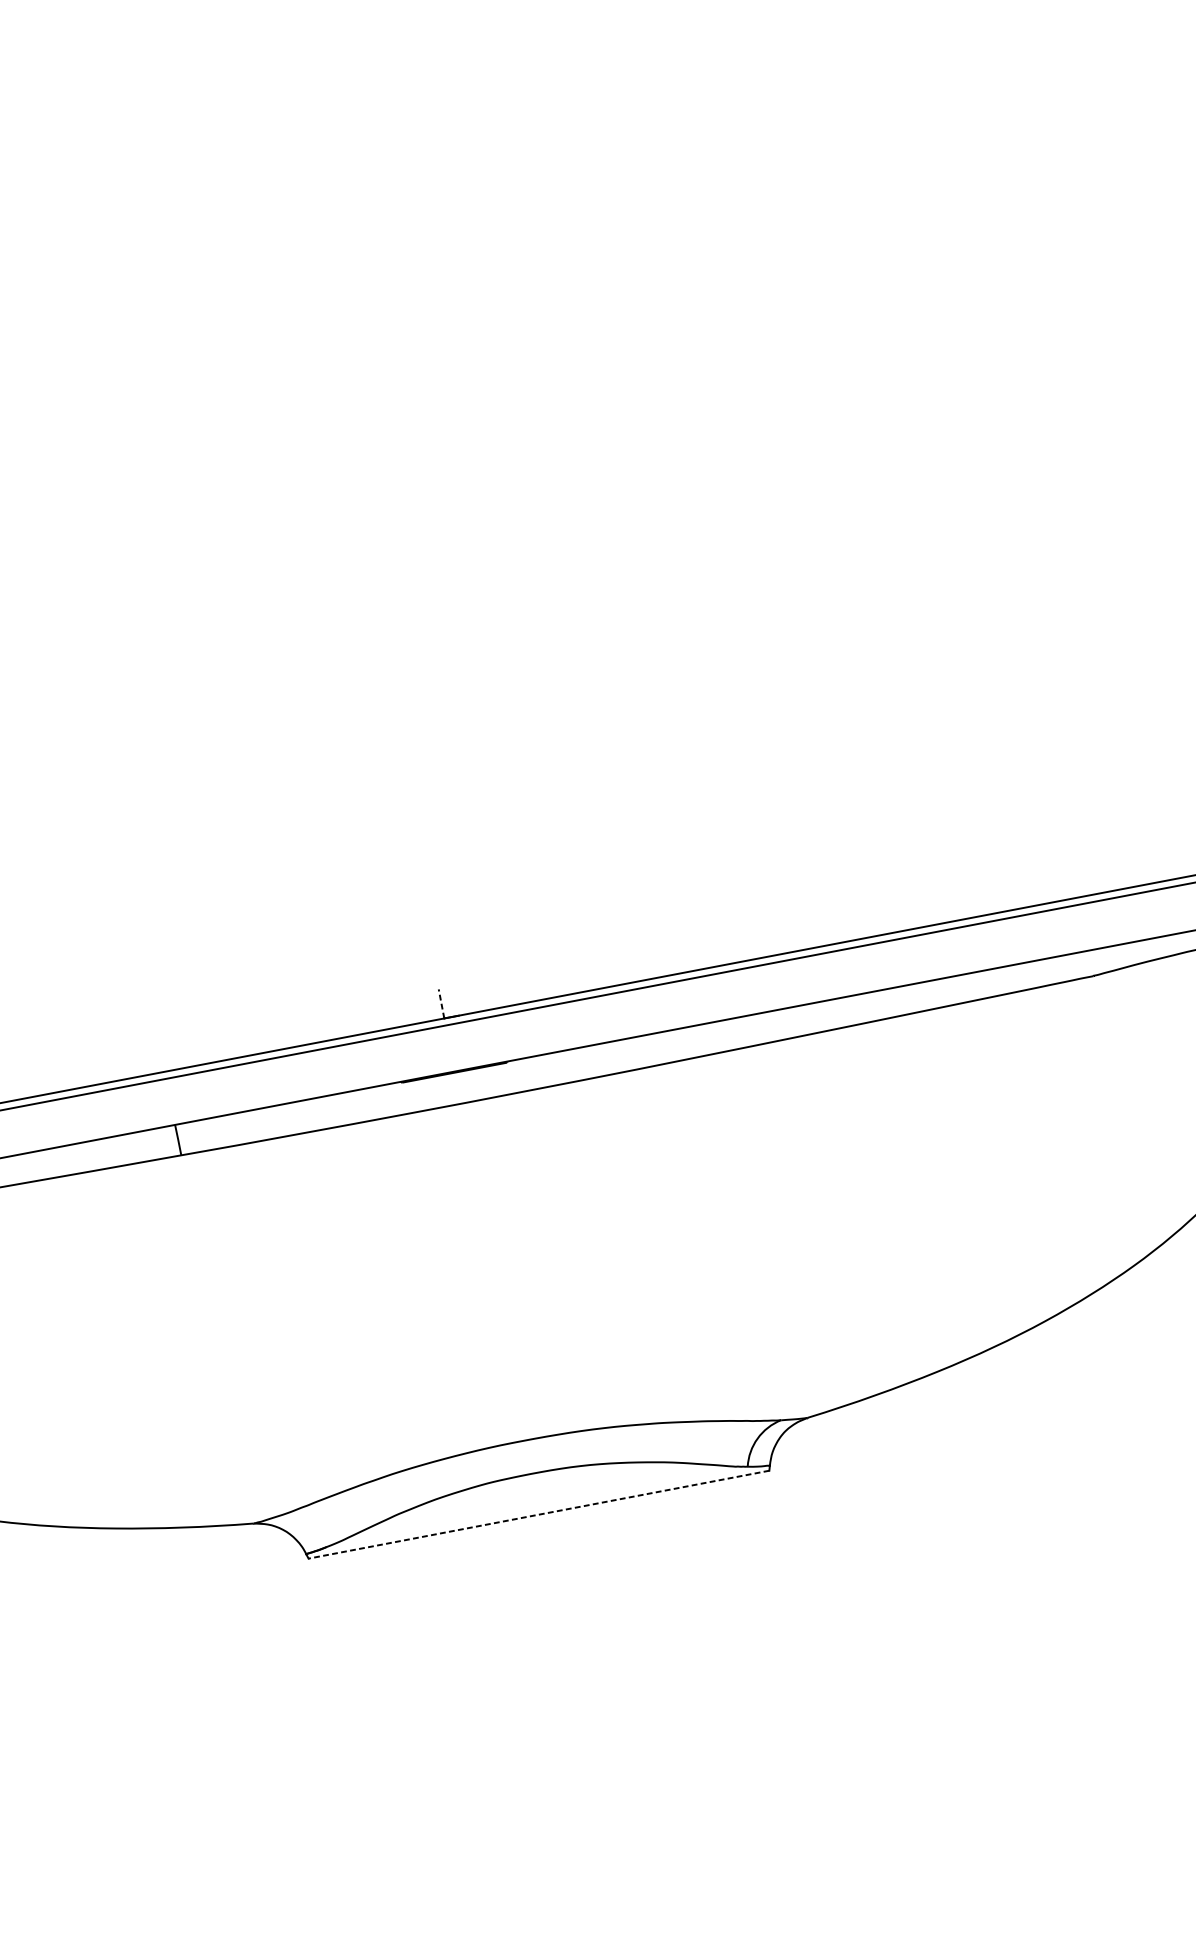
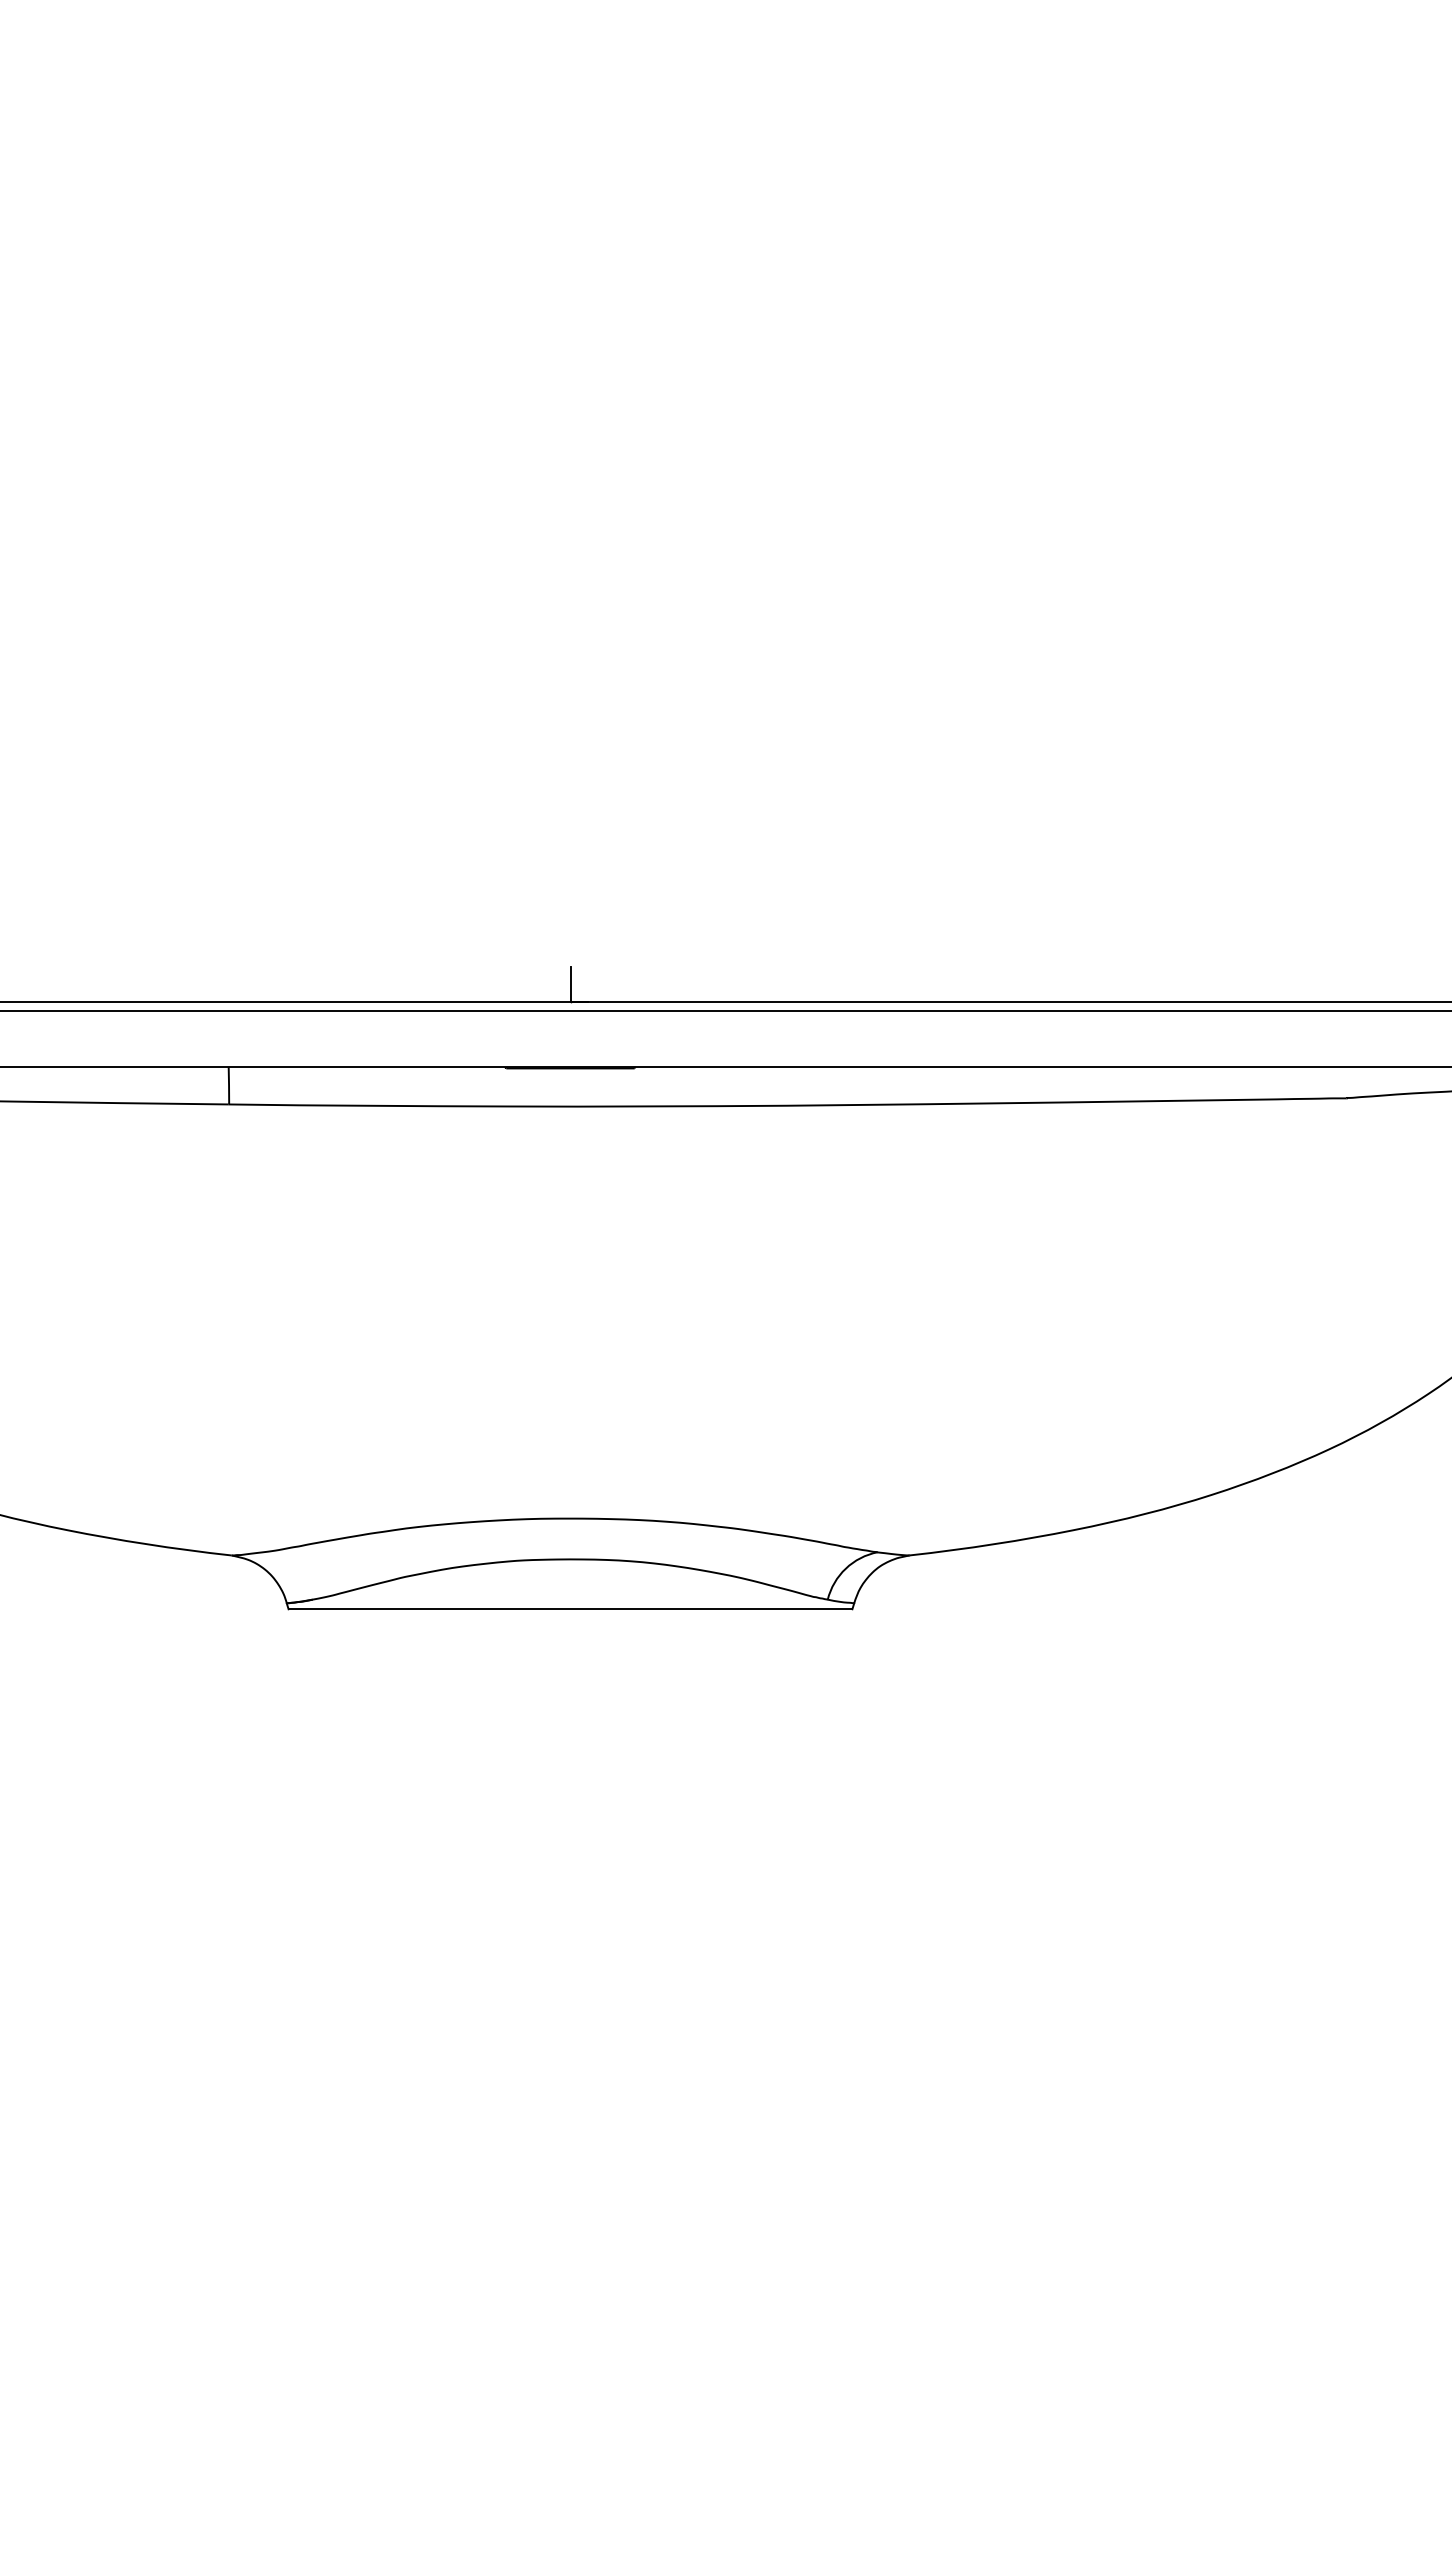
line: (441, 1004) -> (570, 984), dashed -> solid
line: (539, 1514) -> (570, 1609), dashed -> solid

